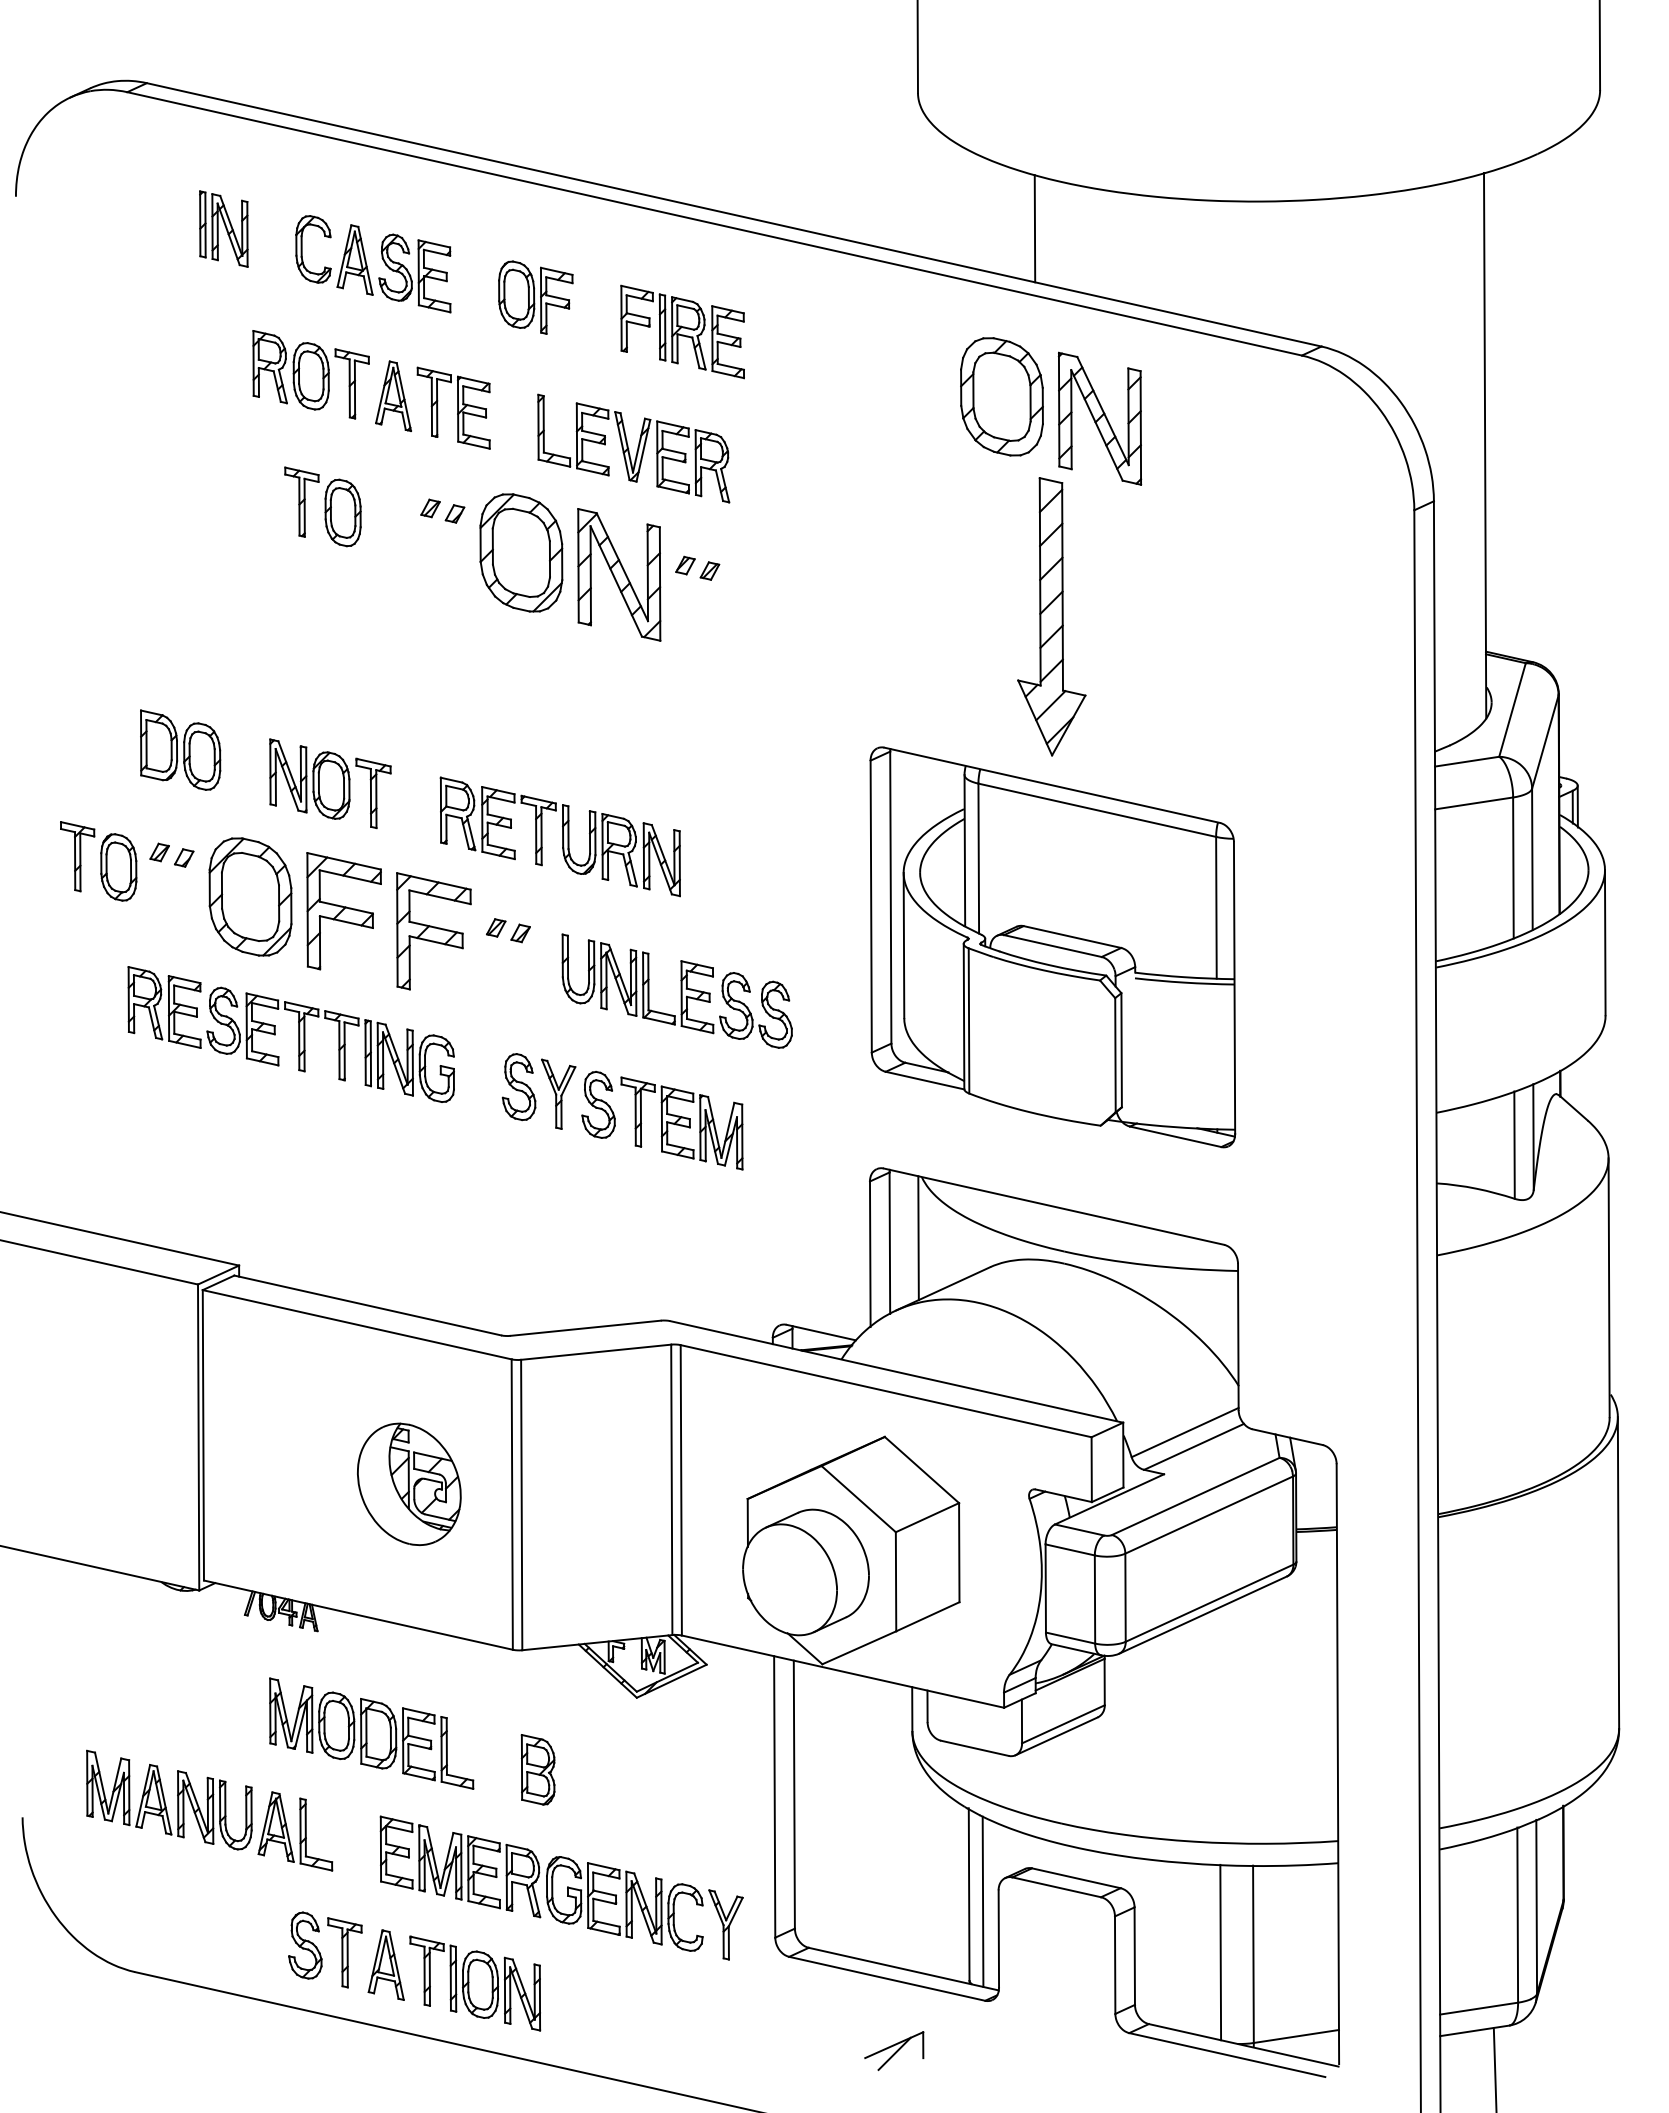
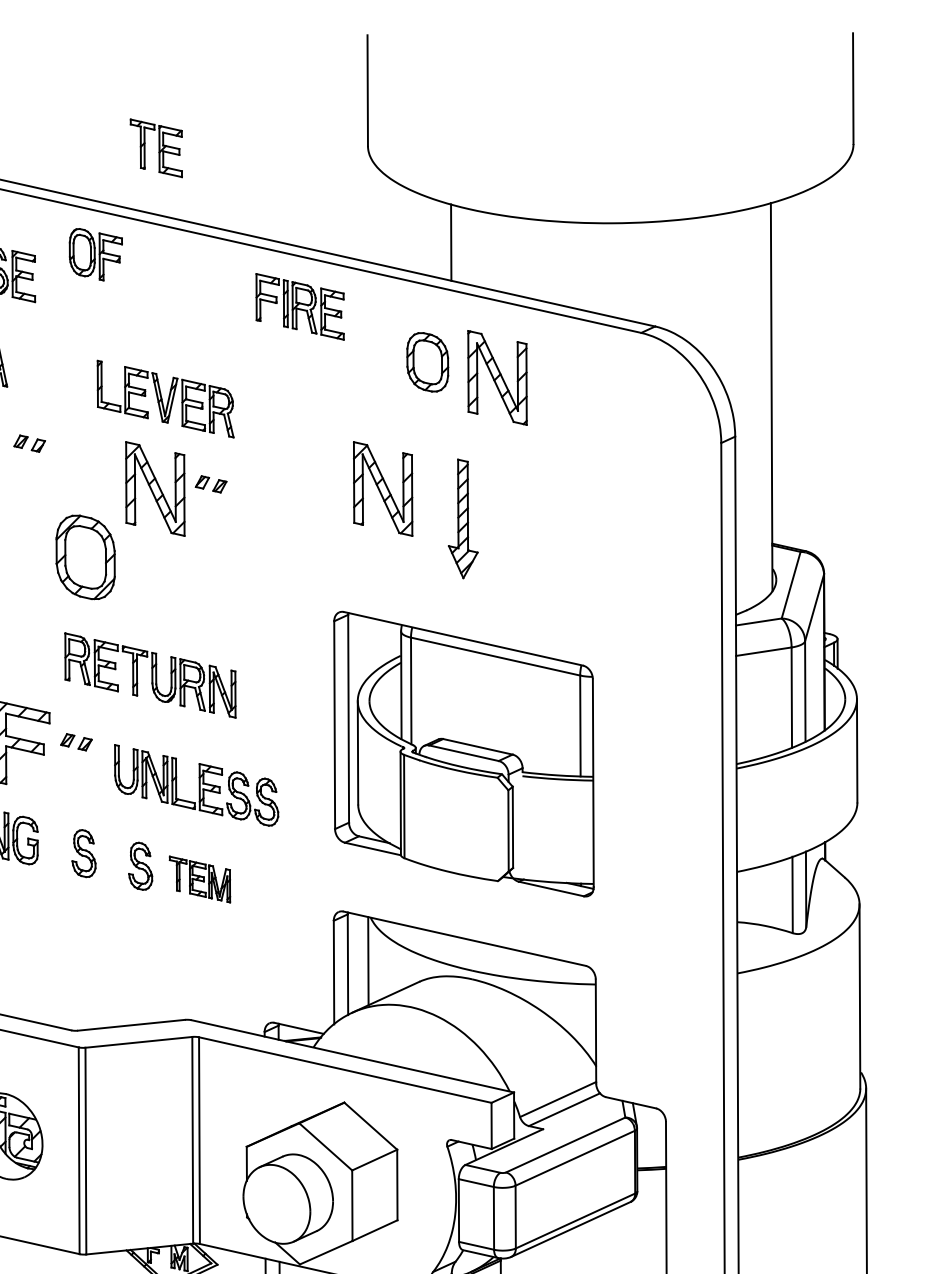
part: (535, 297) -> (95, 254), moved
part: (682, 331) -> (300, 306), moved
part: (1001, 396) -> (427, 362), size x0.7
part: (453, 407) -> (156, 147), moved
part: (521, 552) -> (85, 557), moved
part: (939, 574) -> (383, 488), added
part: (1051, 616) -> (463, 518), size x0.6
part: (559, 836) -> (149, 675), moved
part: (558, 1093) -> (112, 858), removed
part: (681, 1123) -> (199, 879), size x0.7

